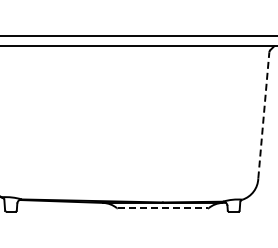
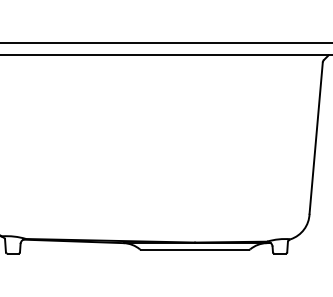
line: (263, 114) -> (315, 137), dashed -> solid
line: (163, 208) -> (195, 249), dashed -> solid

